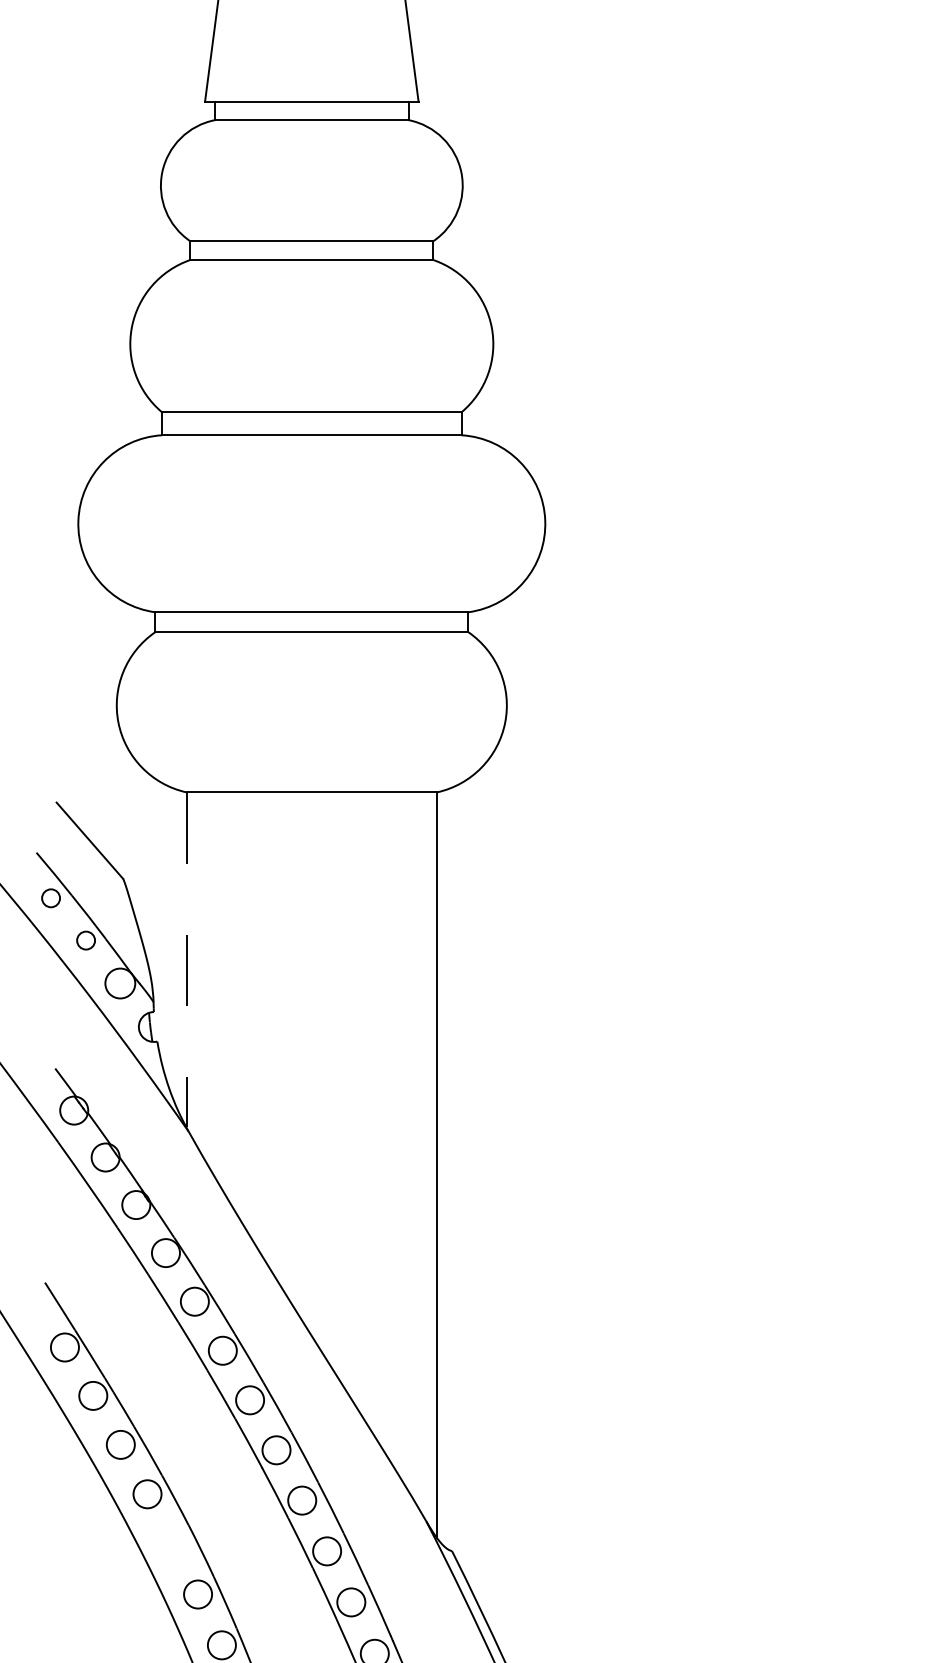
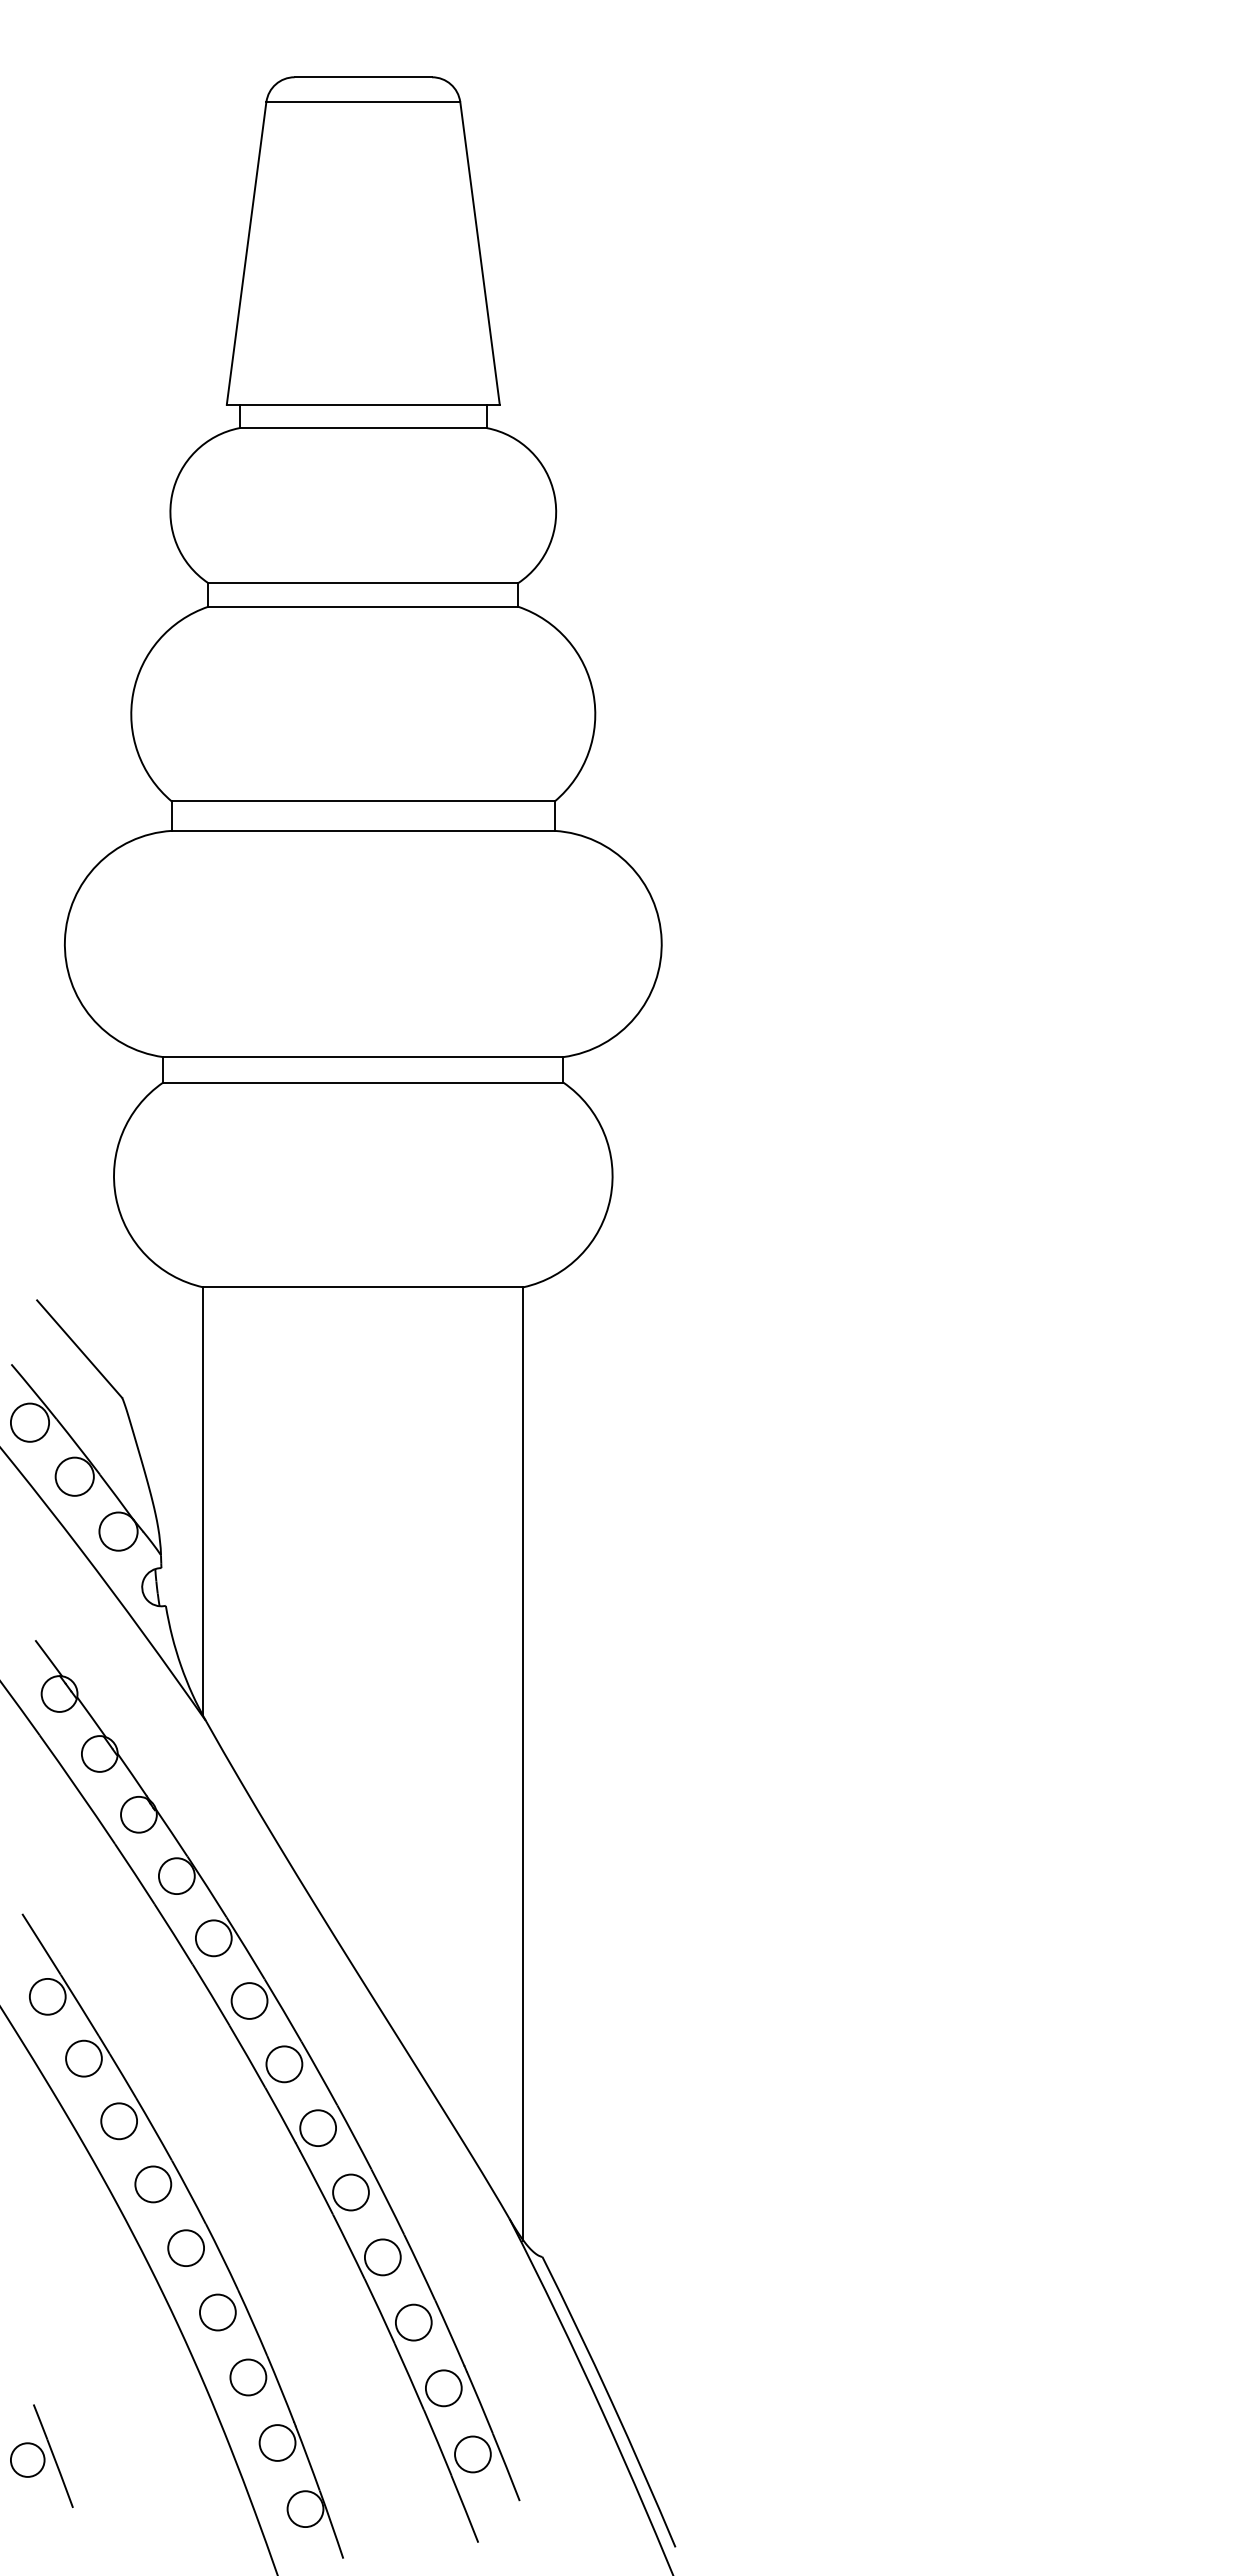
circle: (50, 898) -> (29, 1422), size x1.67
circle: (85, 940) -> (74, 1476), size x1.67
line: (186, 959) -> (203, 1501), dashed -> solid
circle: (172, 1543) -> (185, 2247), added

